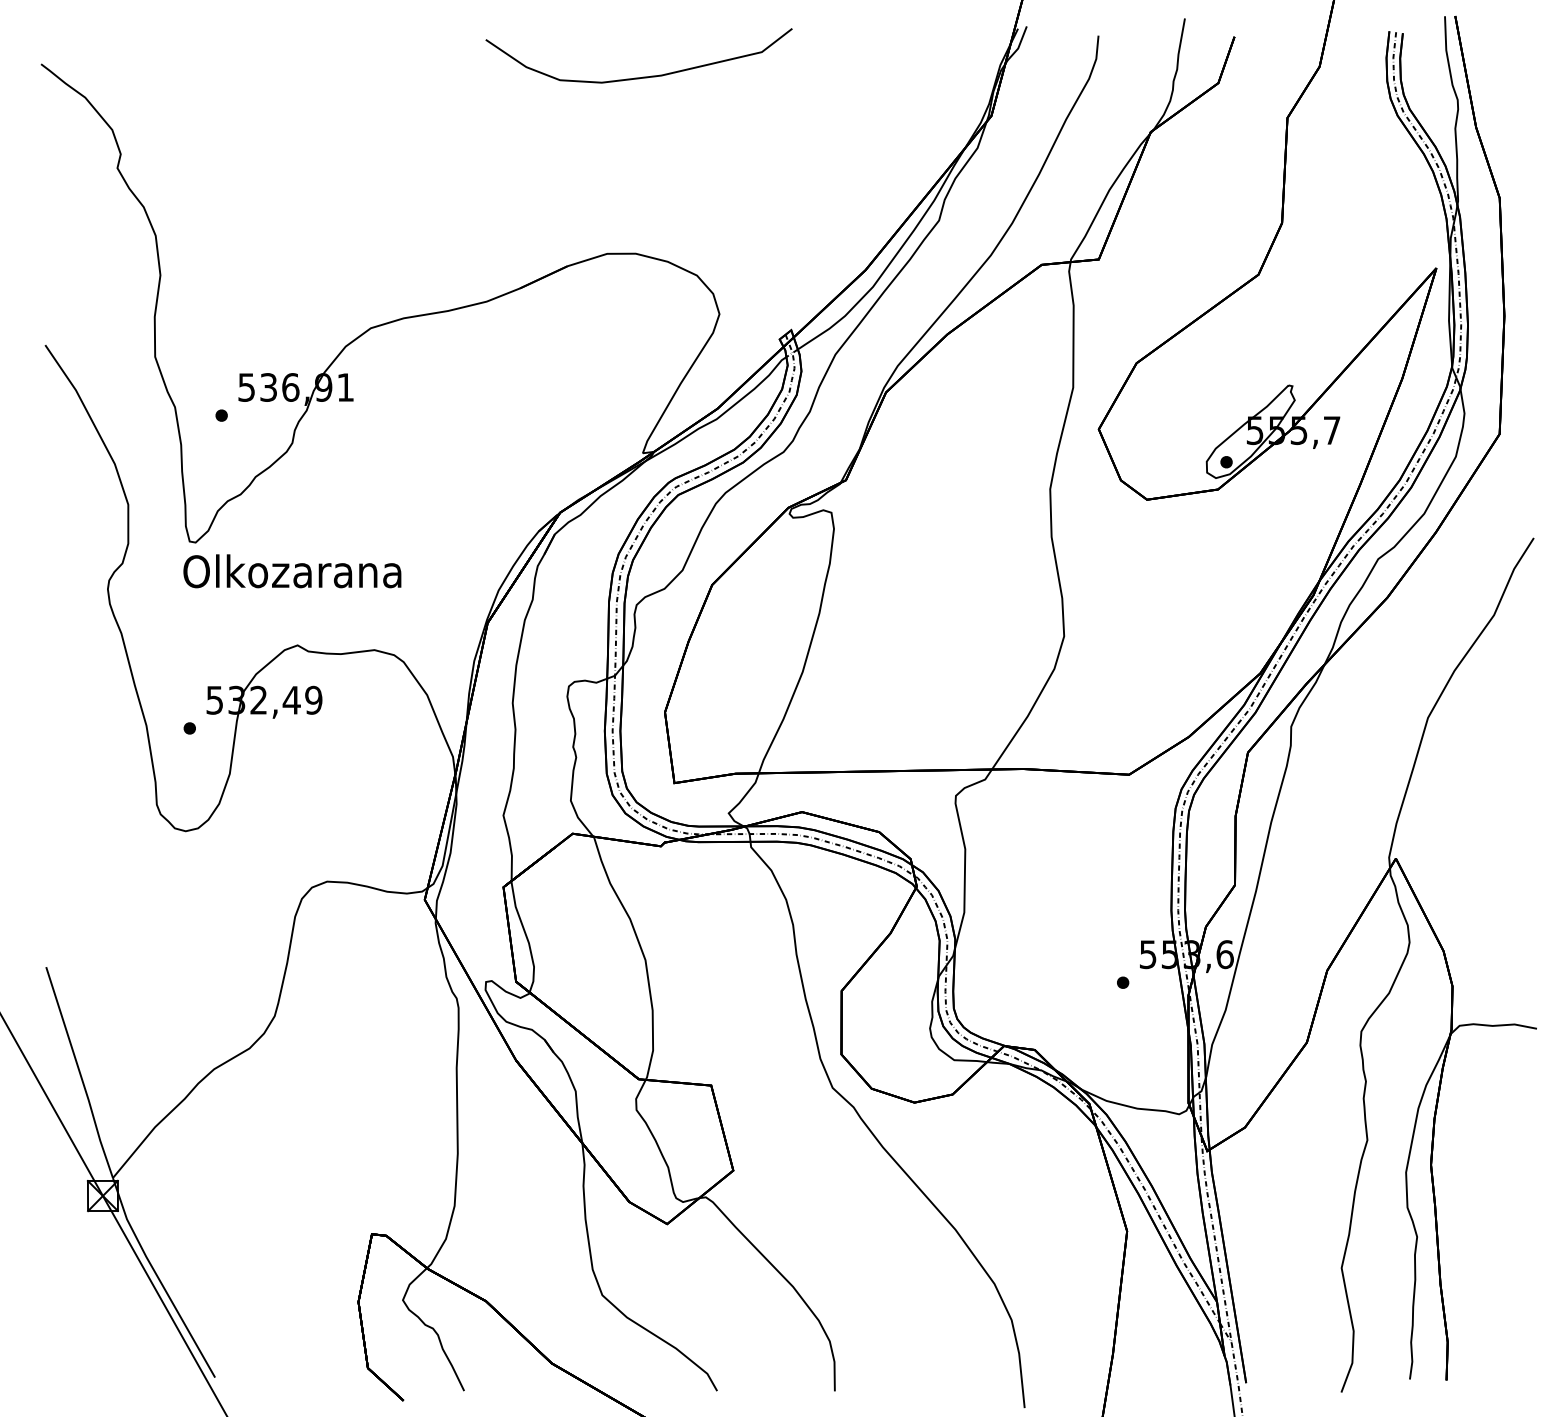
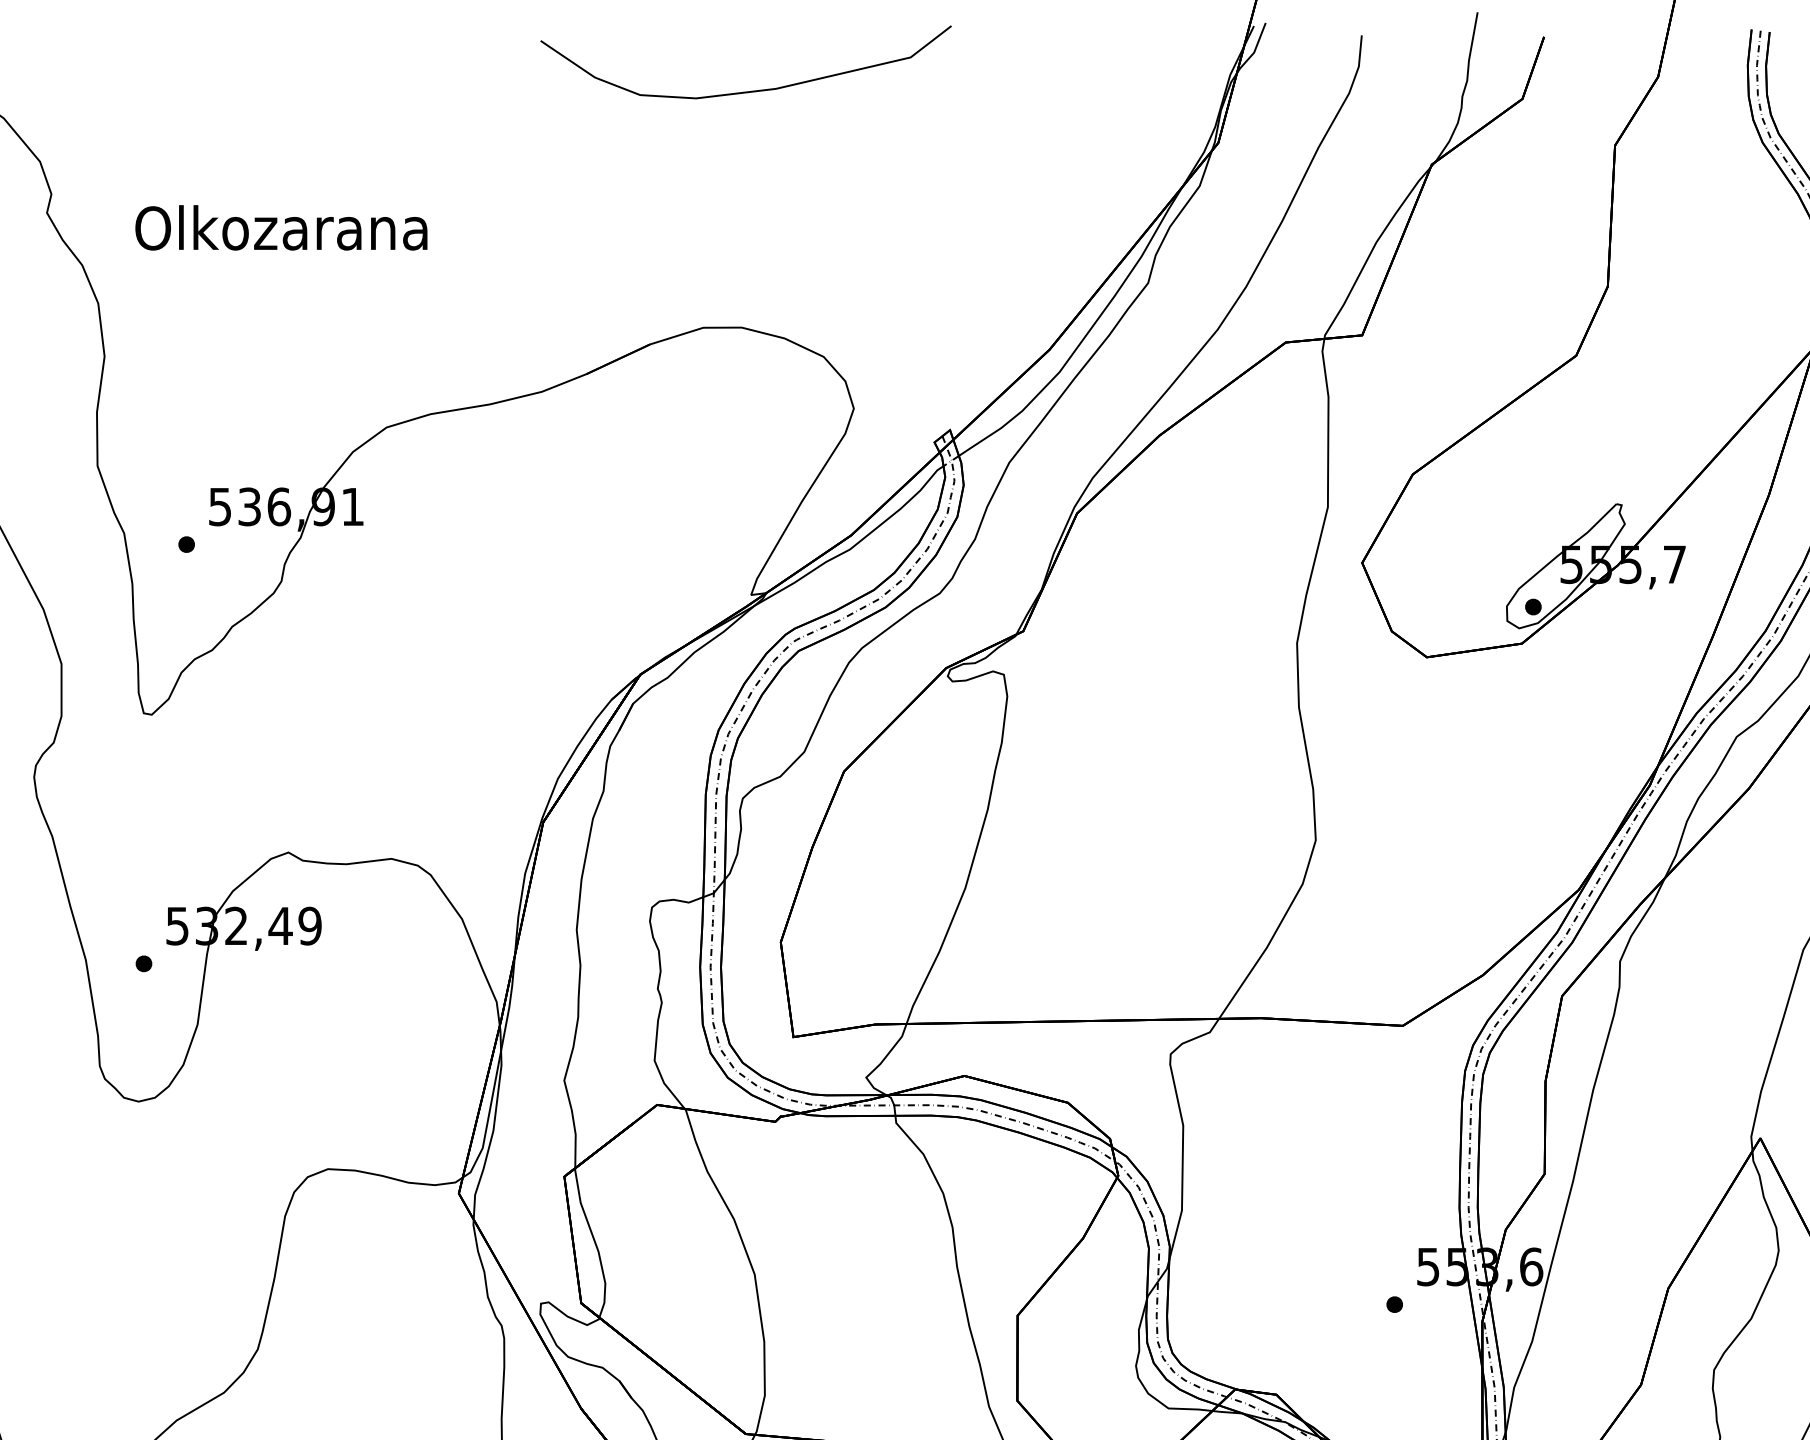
text: (292, 571) -> (281, 228), moved

